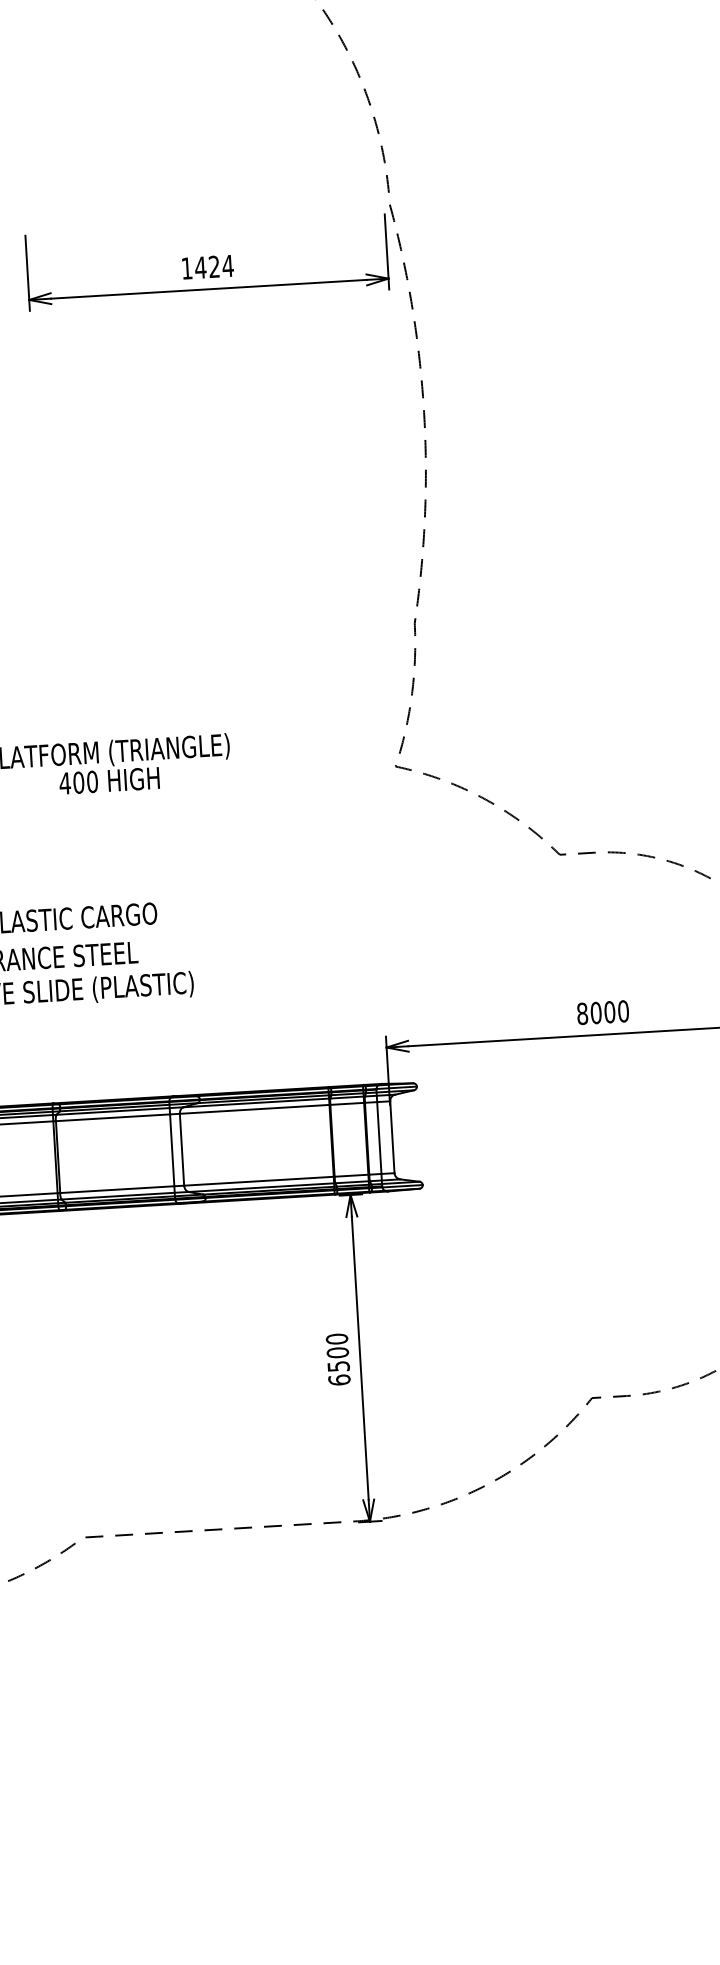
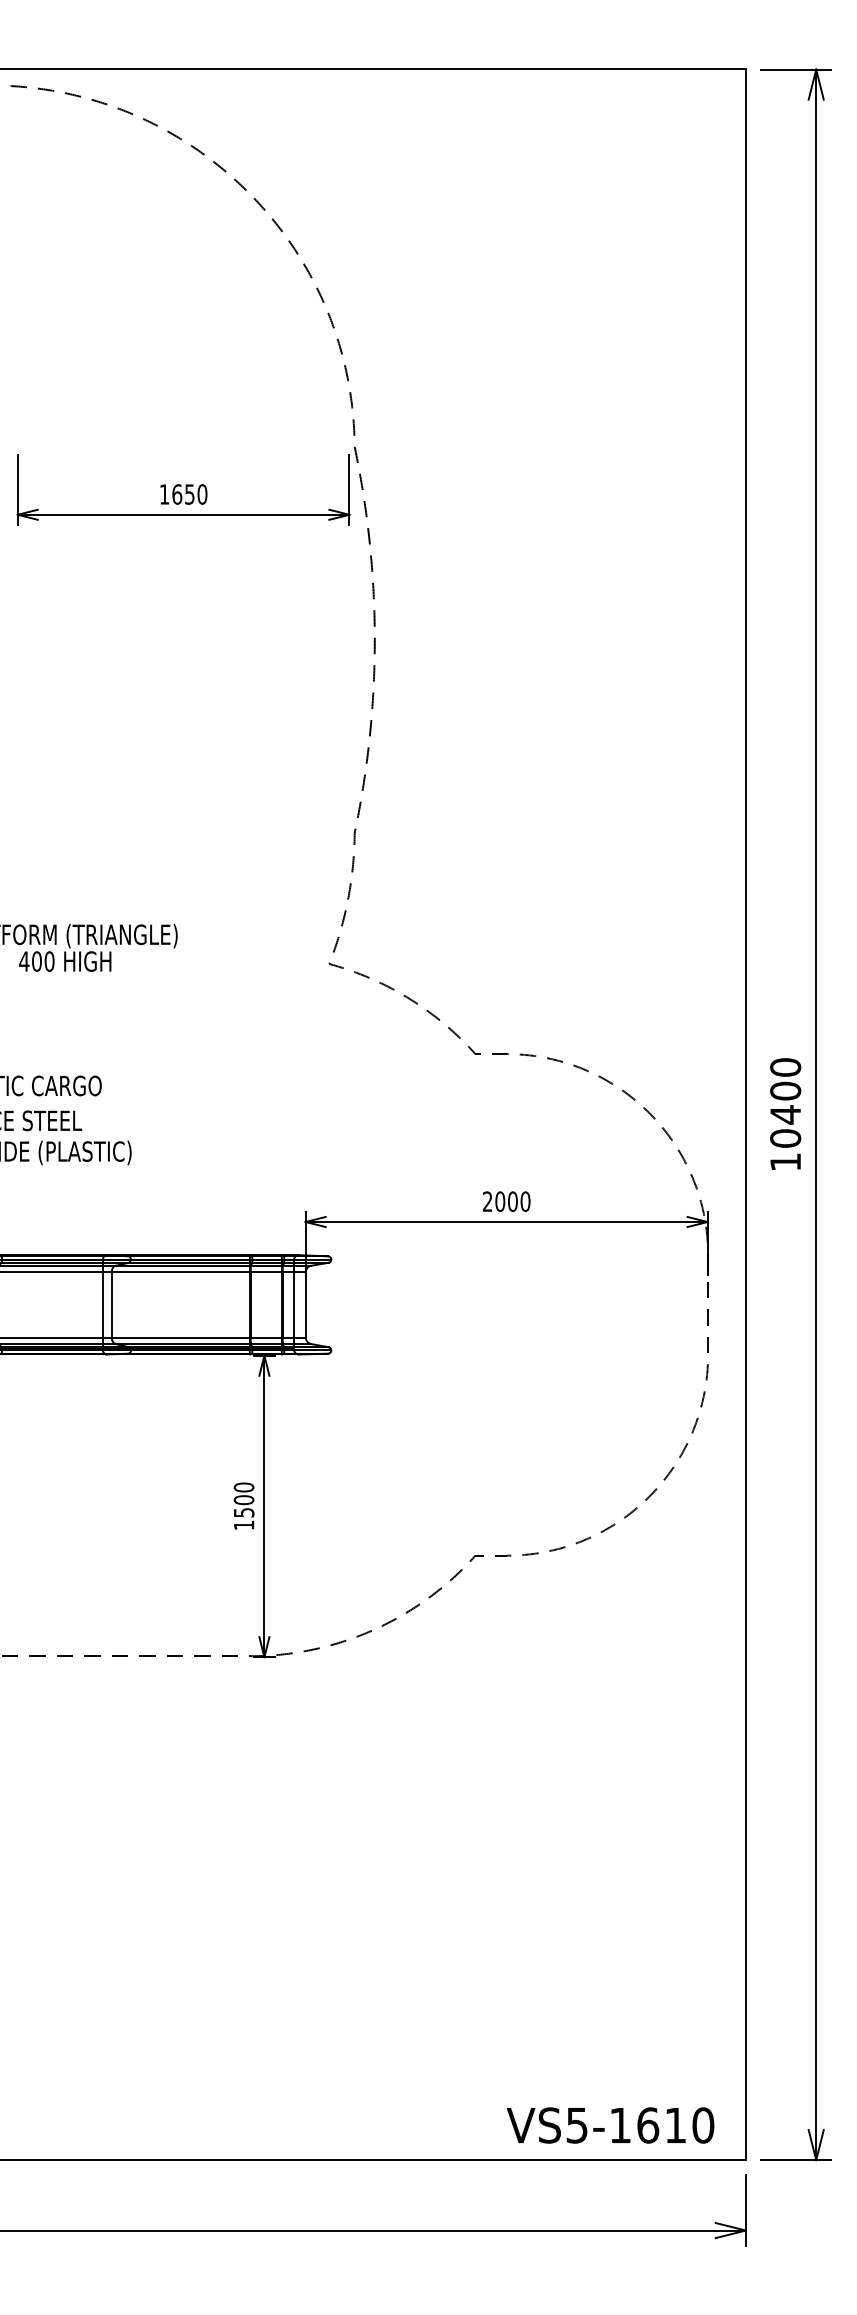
text: (214, 266) -> (189, 494), 1424 -> 1650
text: (582, 1013) -> (487, 1201), 8000 -> 2000
text: (338, 1380) -> (243, 1525), 6500 -> 1500

